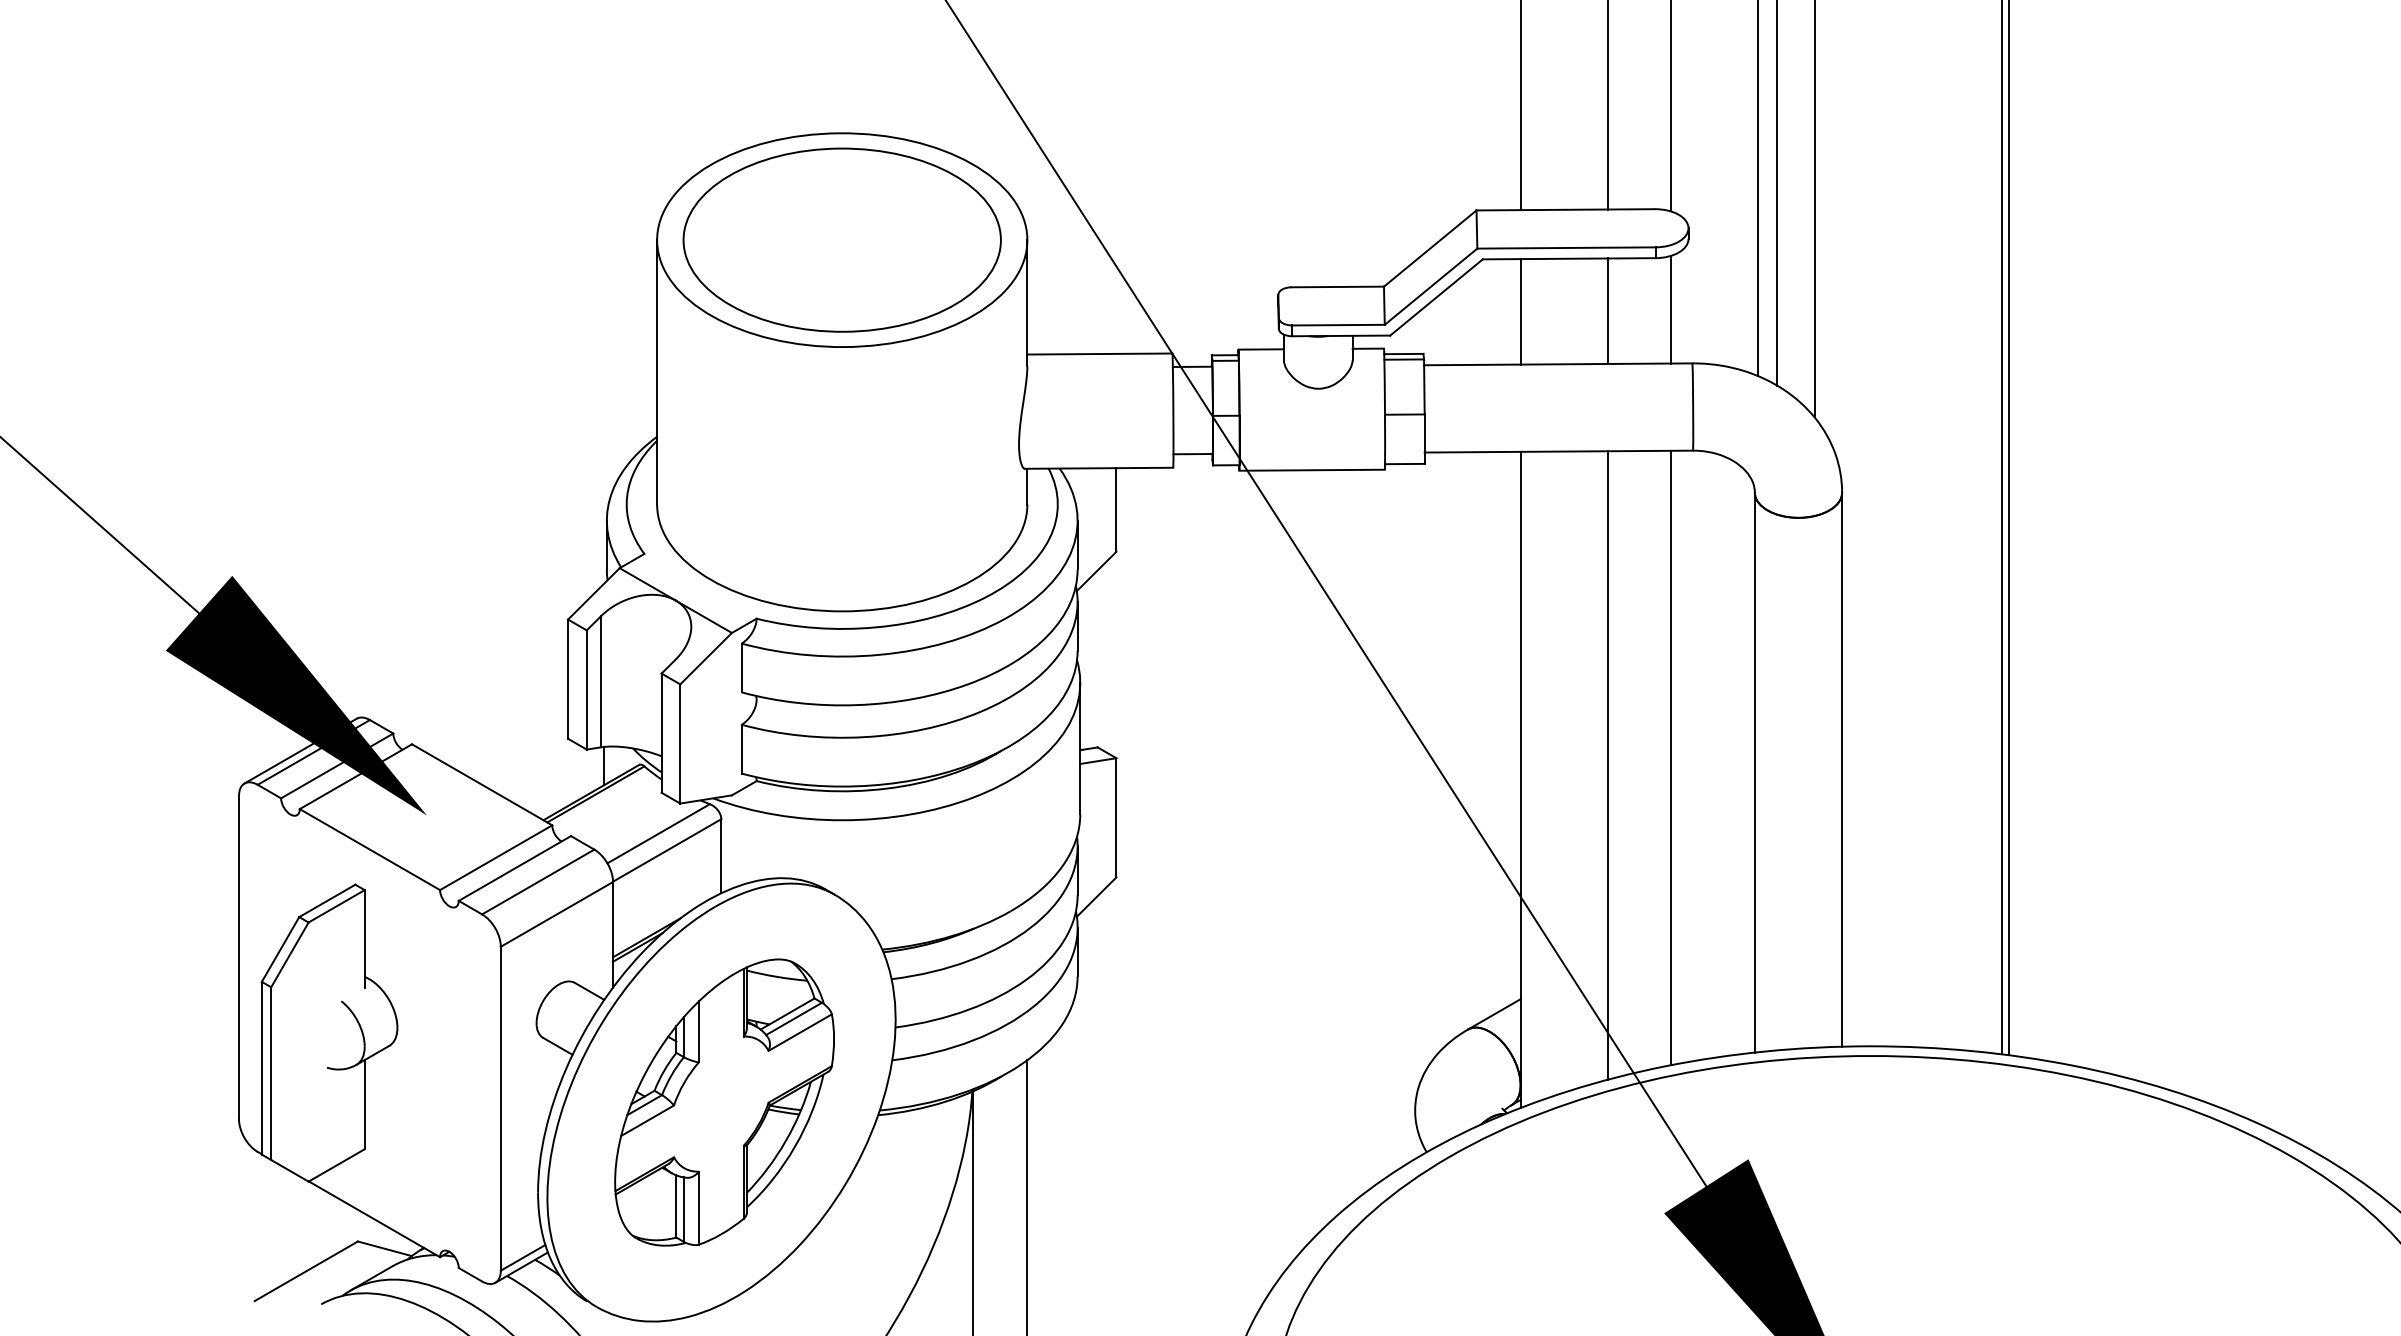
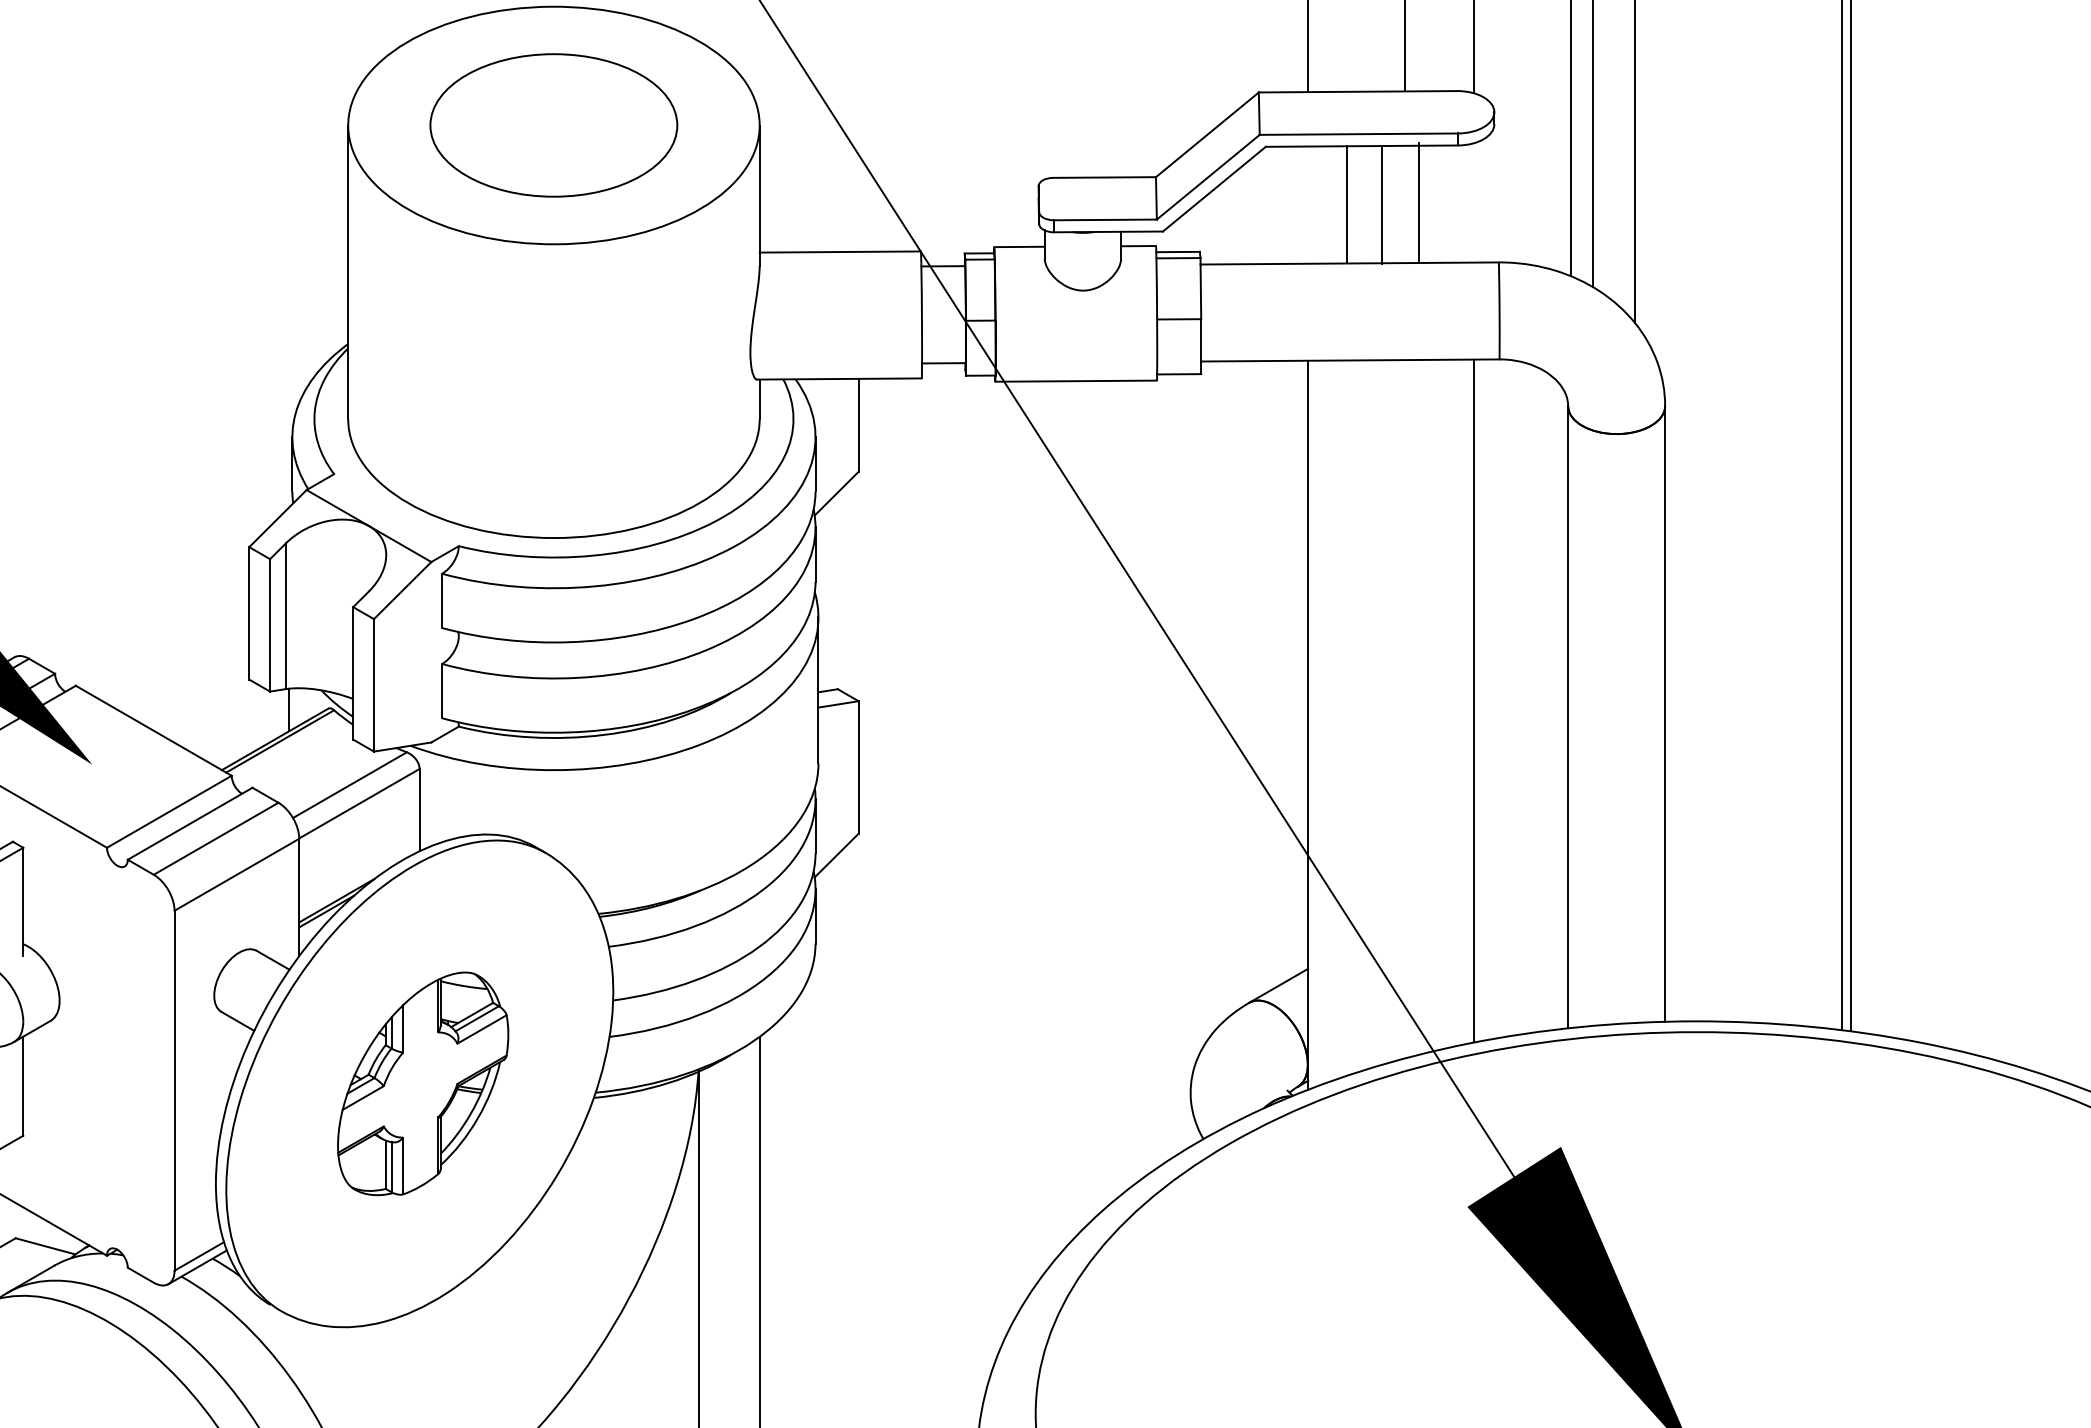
part: (841, 239) -> (553, 124), size x0.7
line: (1670, 309) -> (1418, 202), moved
line: (1608, 310) -> (1347, 203), moved
line: (1520, 311) -> (1381, 204), moved
line: (1608, 765) -> (1405, 709), removed
part: (724, 1102) -> (423, 1083), size x0.7

